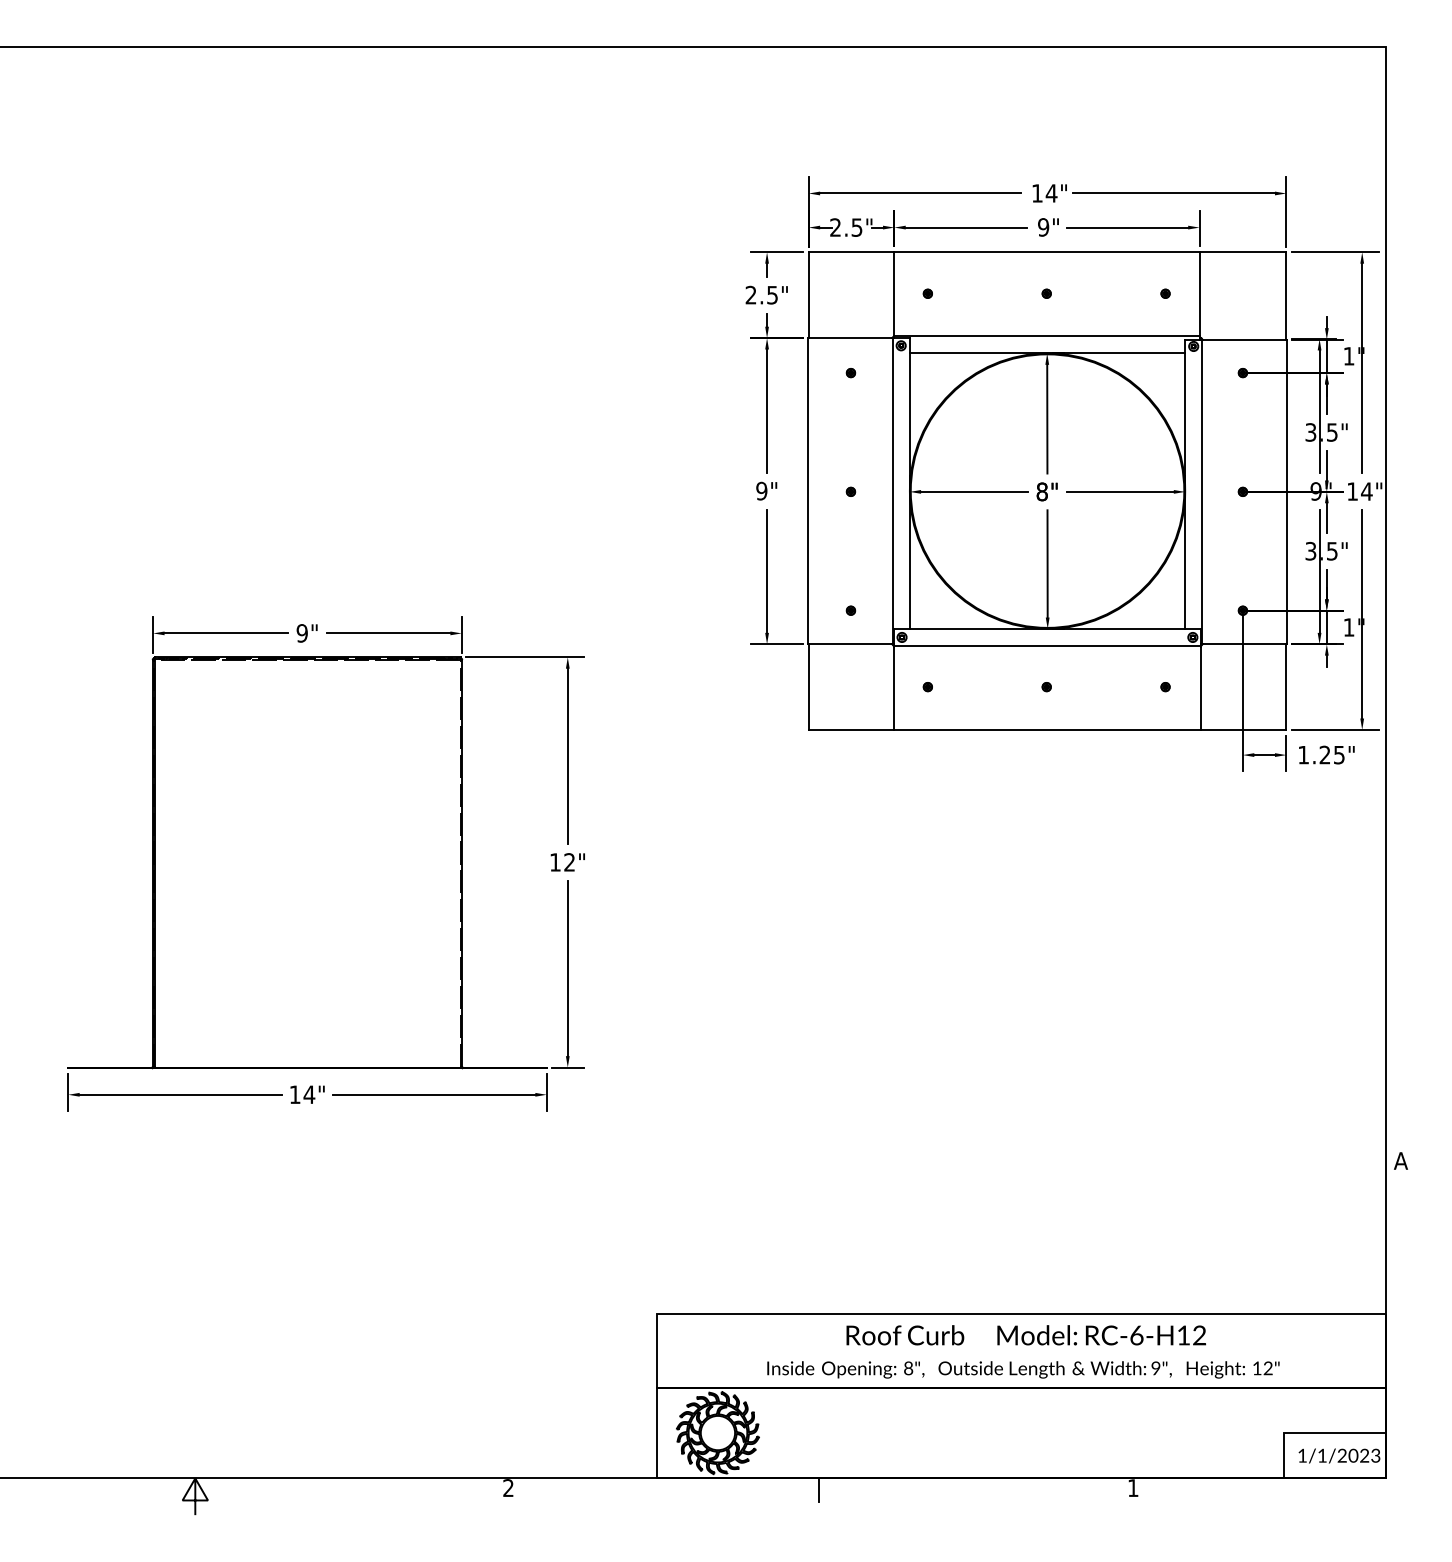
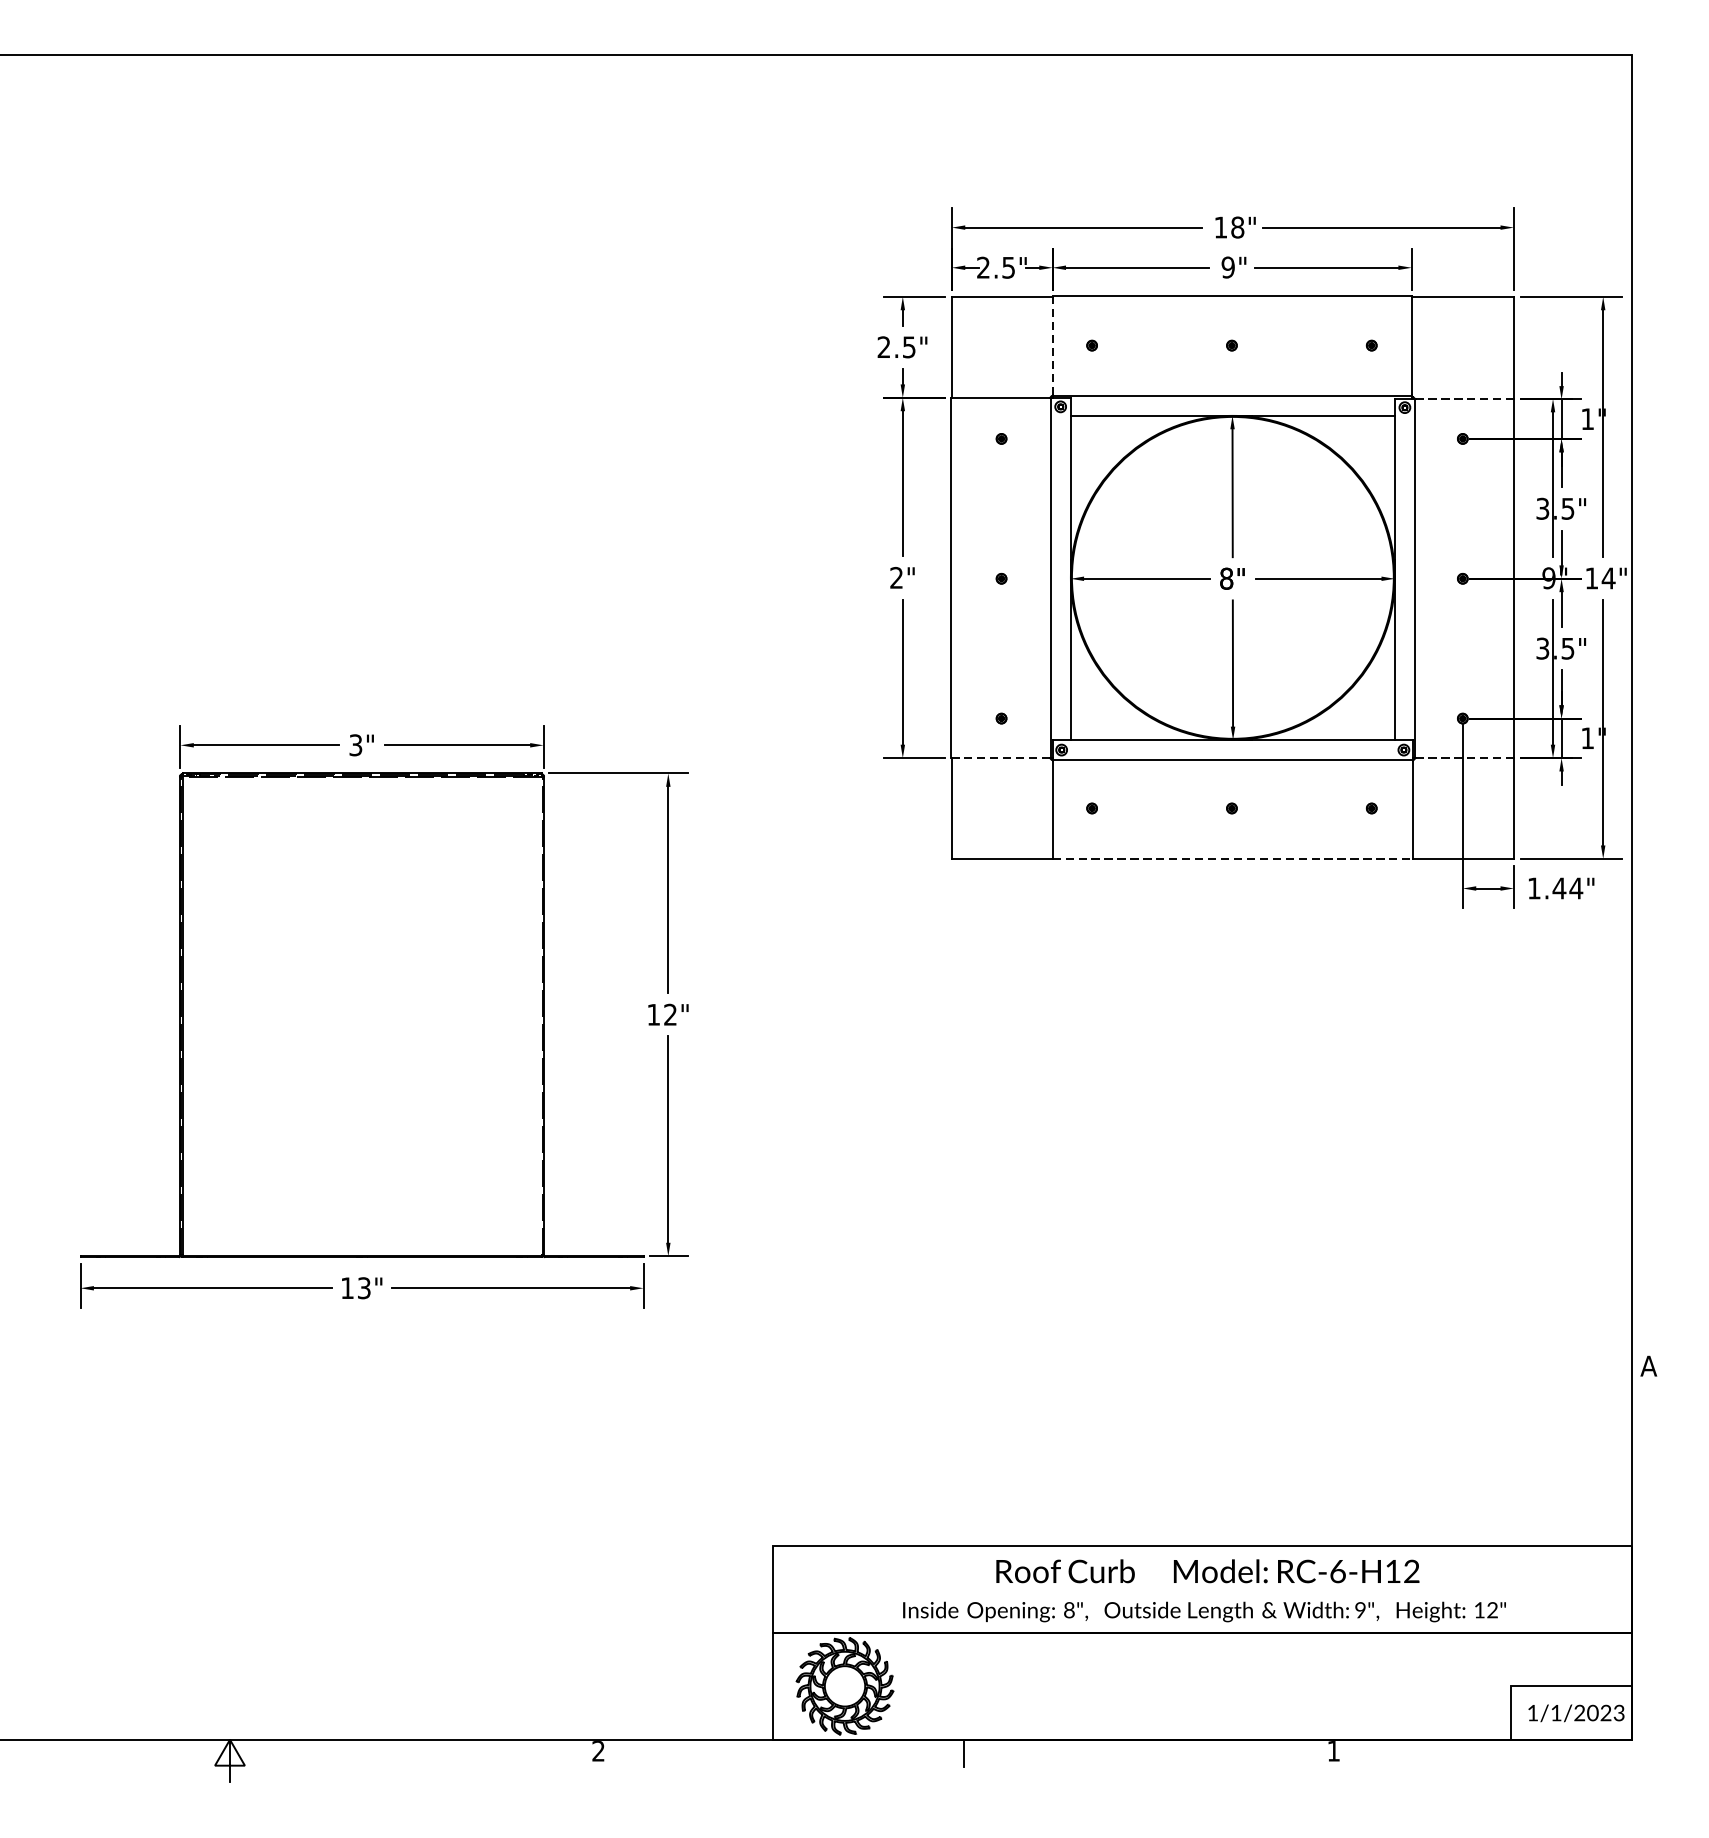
text: (1051, 193) -> (1237, 227), 14" -> 18"
line: (894, 293) -> (1052, 345), solid -> dashed
line: (1244, 339) -> (1464, 399), solid -> dashed
text: (761, 491) -> (896, 578), 9" -> 2"
text: (301, 633) -> (354, 745), 9" -> 3"
line: (850, 644) -> (1001, 758), solid -> dashed
line: (1244, 644) -> (1464, 758), solid -> dashed
line: (1047, 730) -> (1232, 859), solid -> dashed
text: (1332, 754) -> (1568, 887), 1.25" -> 1.44"
text: (309, 1094) -> (364, 1287), 14" -> 13"

